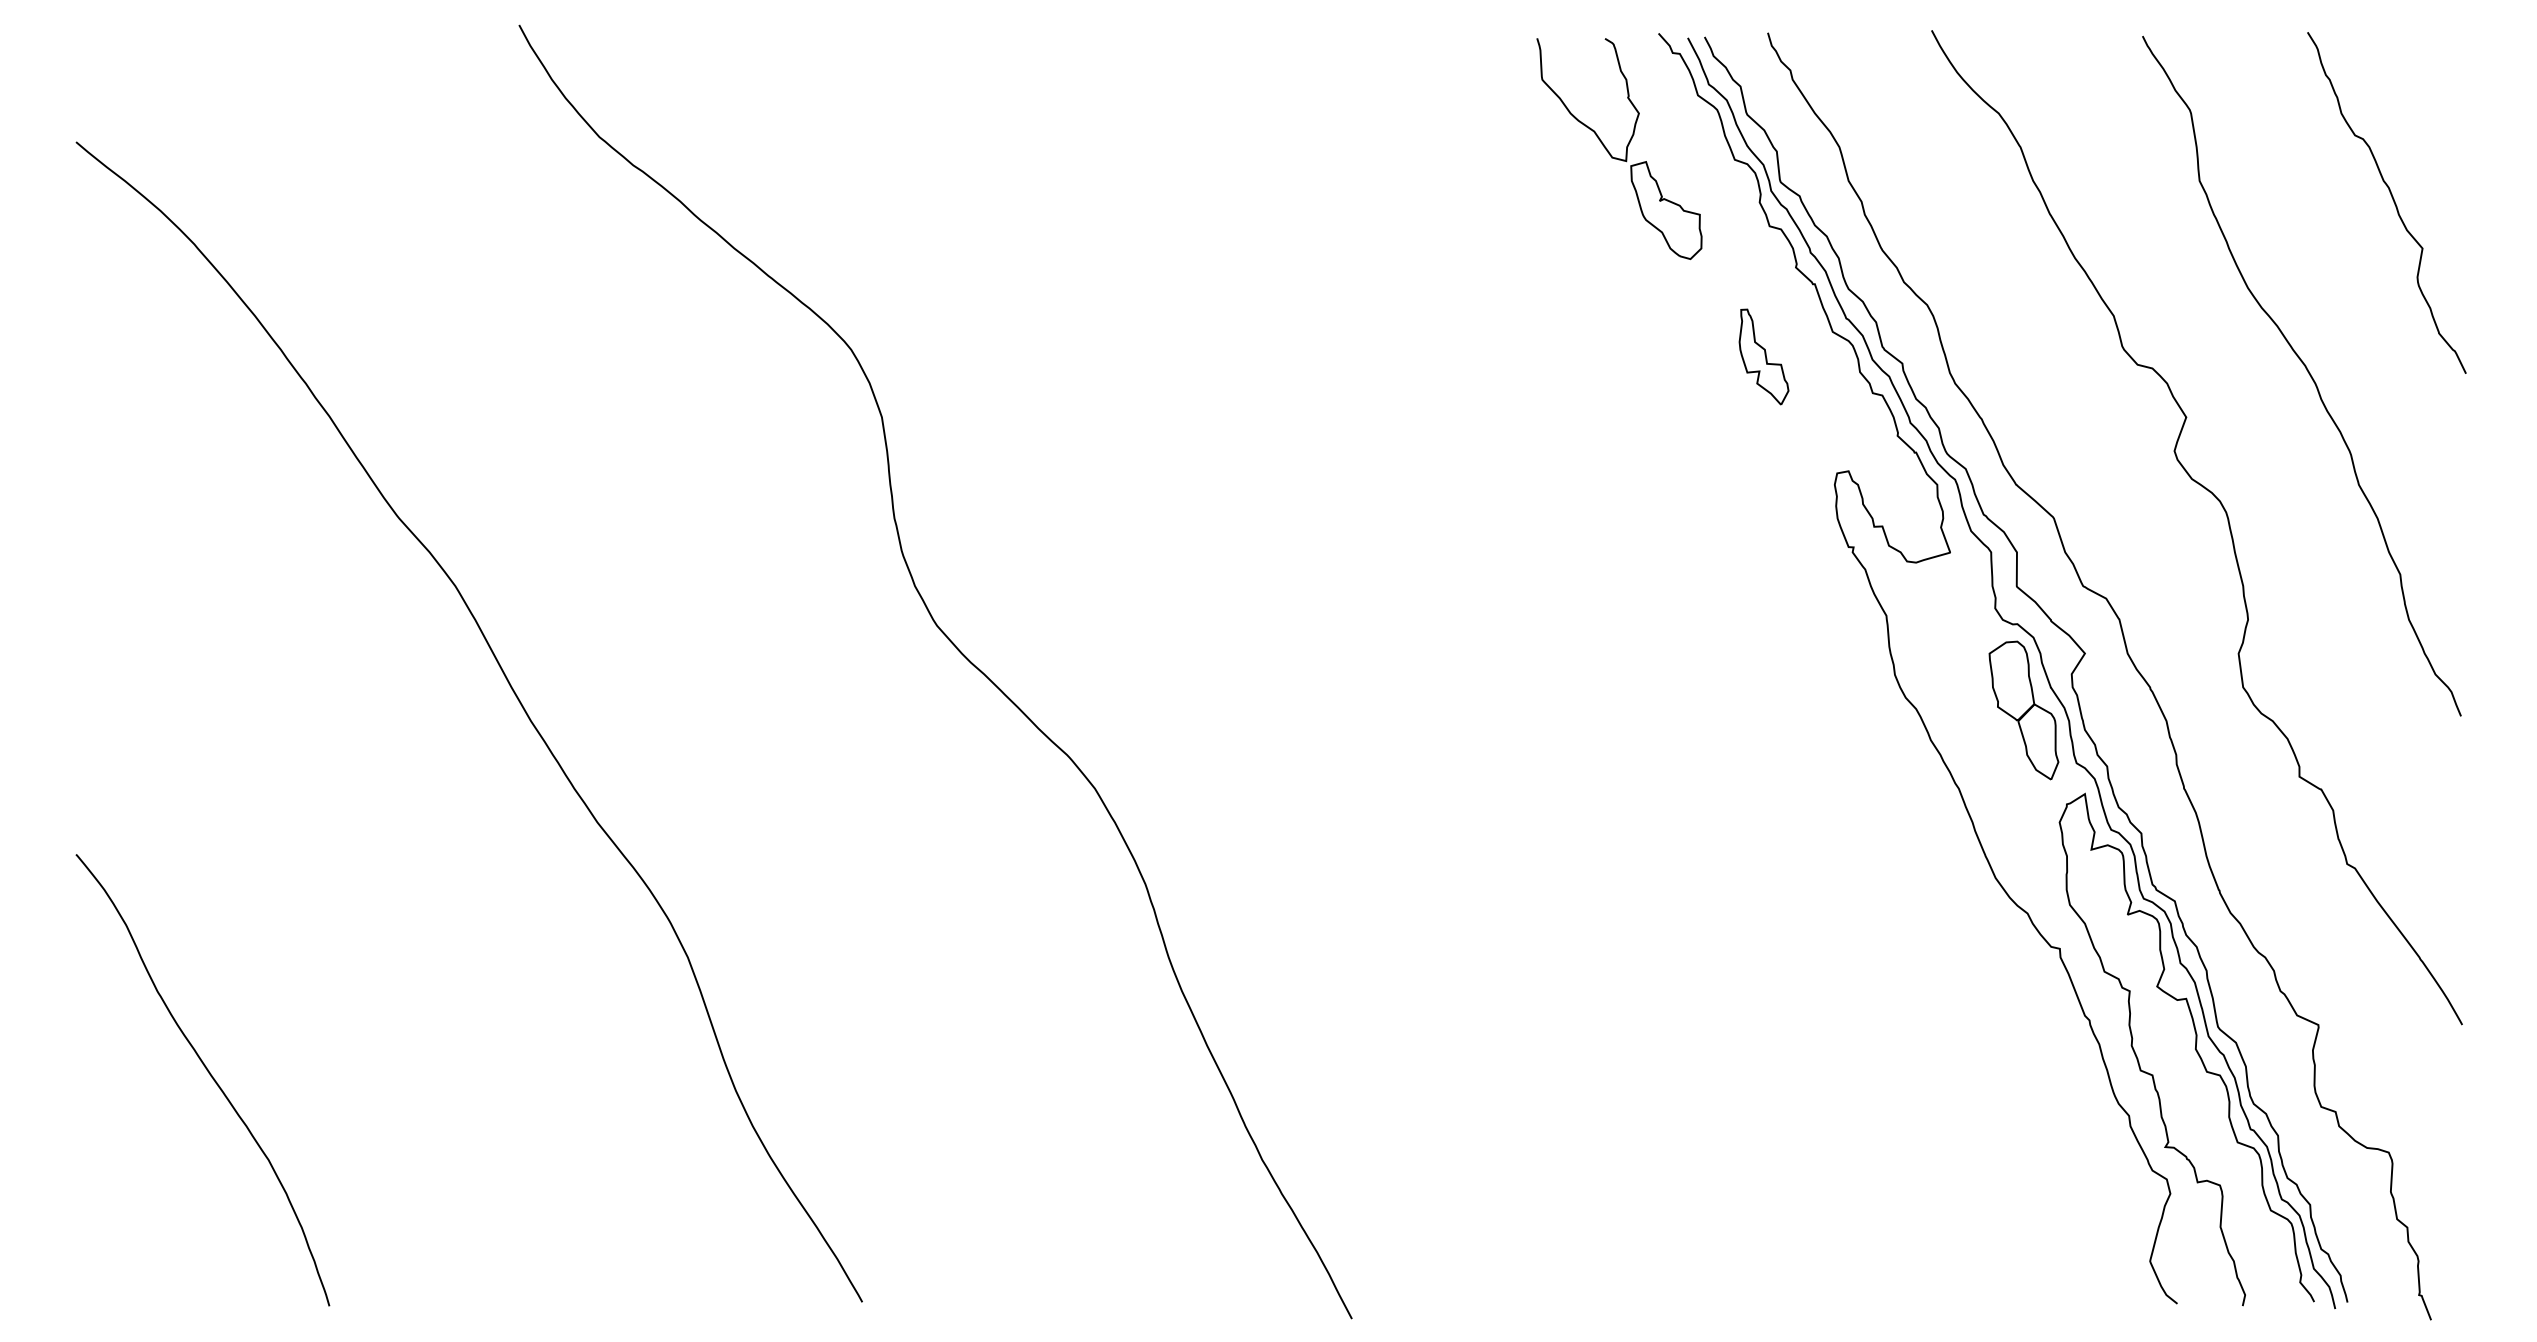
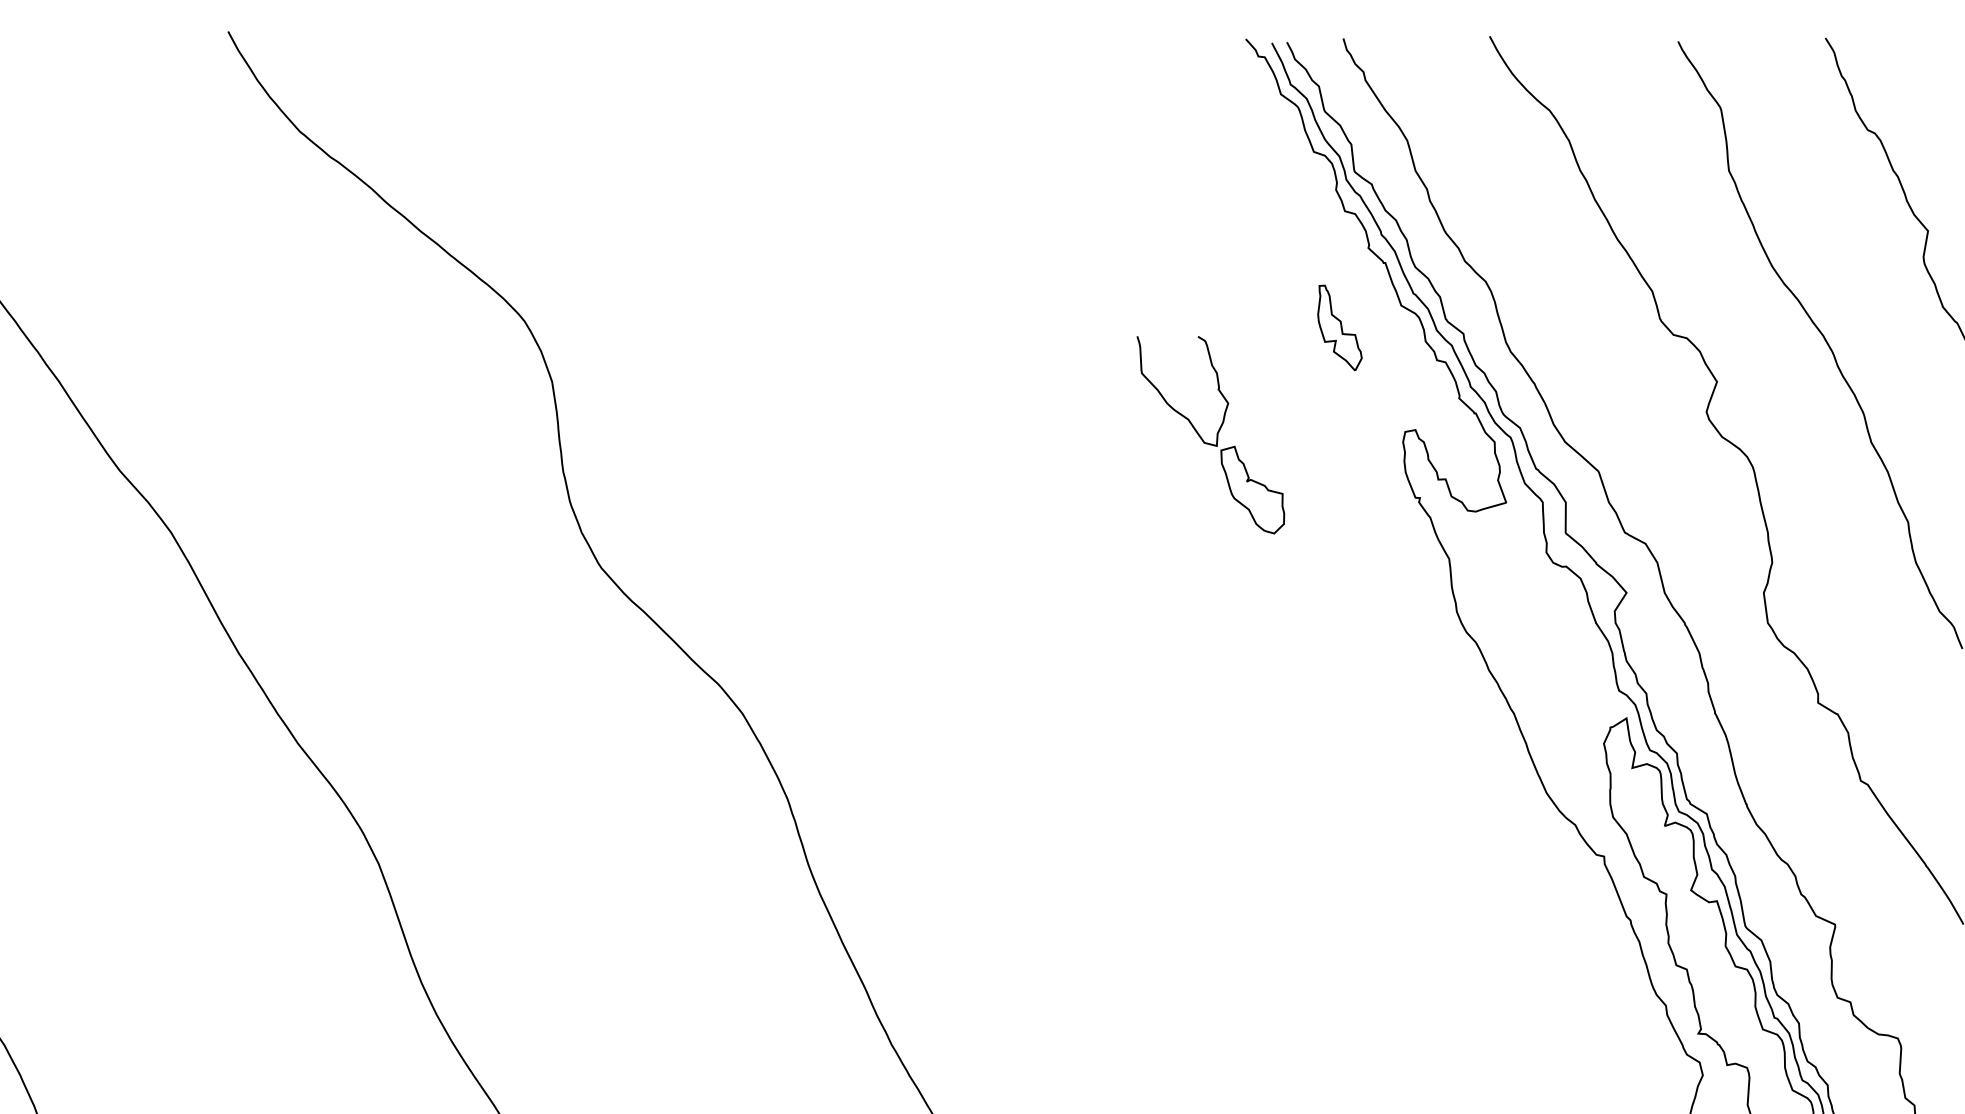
part: (1626, 148) -> (1217, 434), moved
part: (2023, 710) -> (1571, 643), removed

